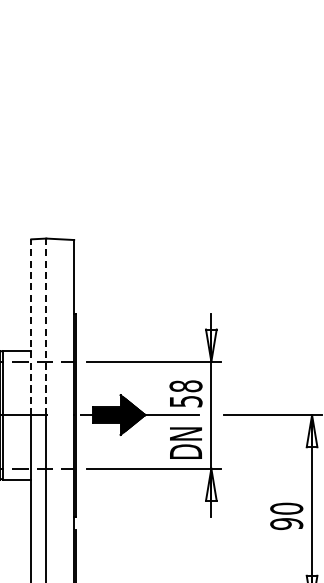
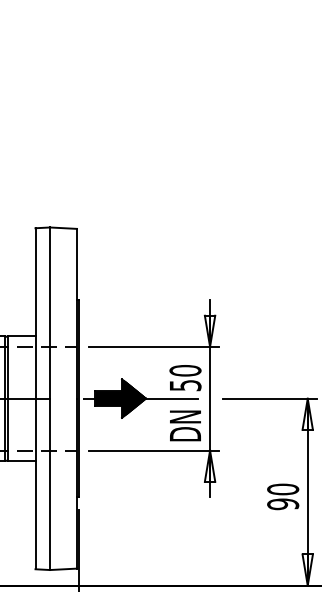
line: (31, 327) -> (35, 313), dashed -> solid
line: (46, 327) -> (50, 313), dashed -> solid
text: (186, 386) -> (185, 370), 58 -> 50

